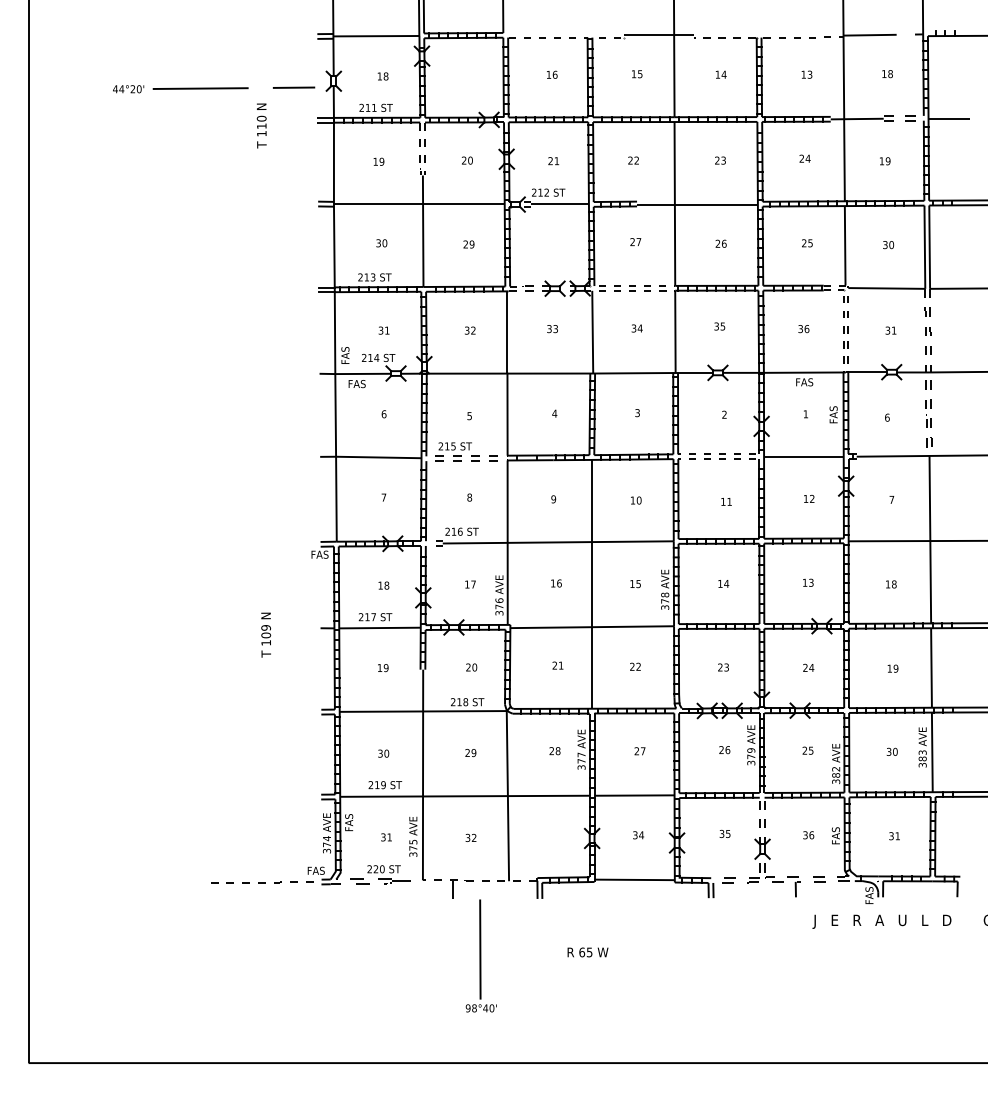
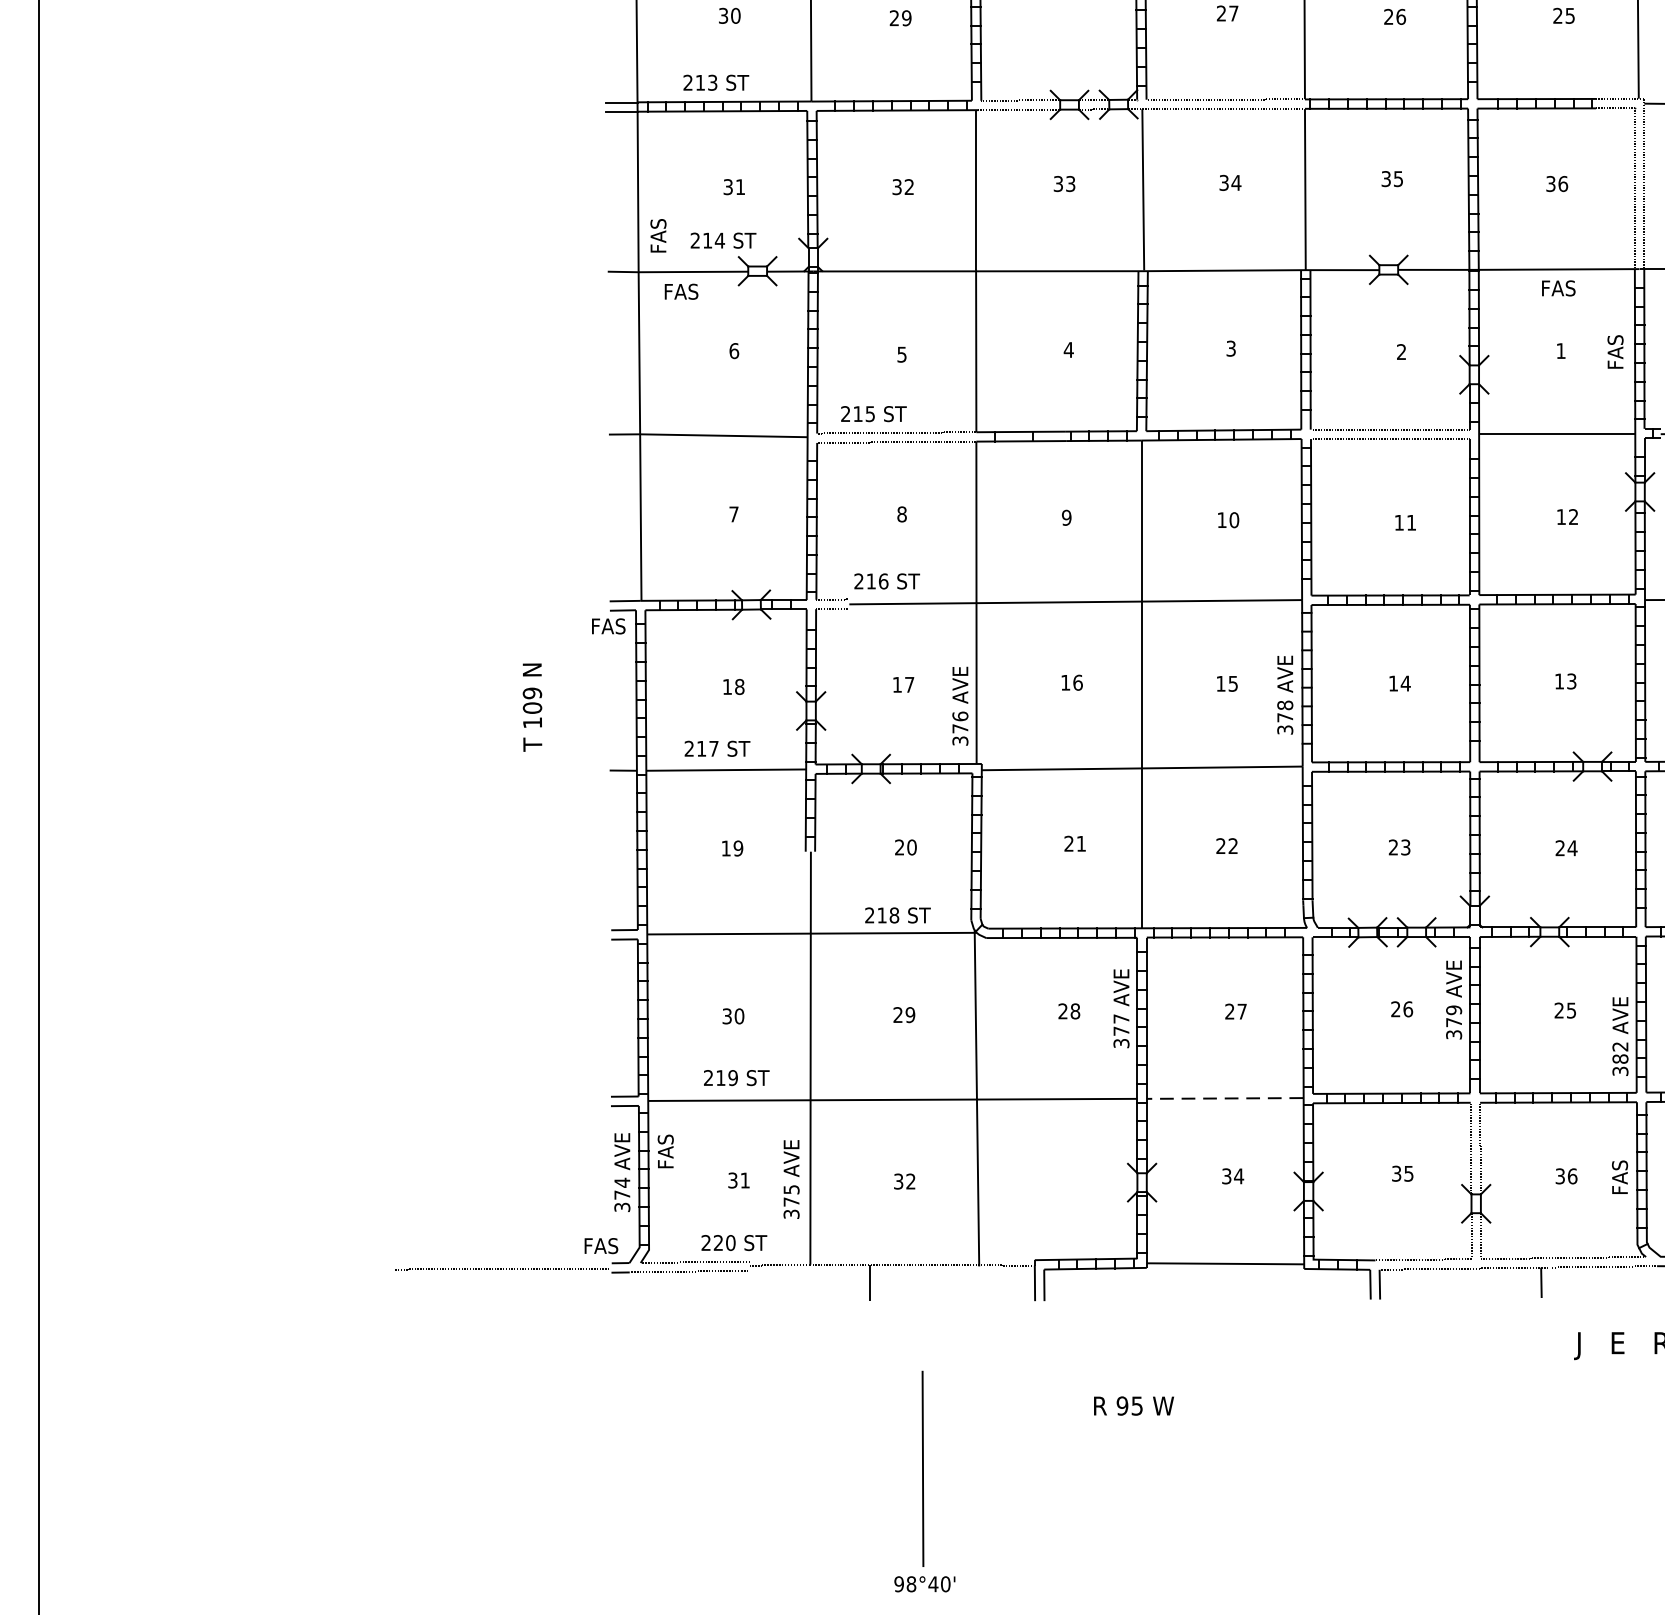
text: (266, 634) -> (533, 706), moved
line: (634, 795) -> (1225, 1098), solid -> dashed
text: (582, 952) -> (1123, 1406), 65 -> 95
part: (480, 955) -> (923, 1480), moved

